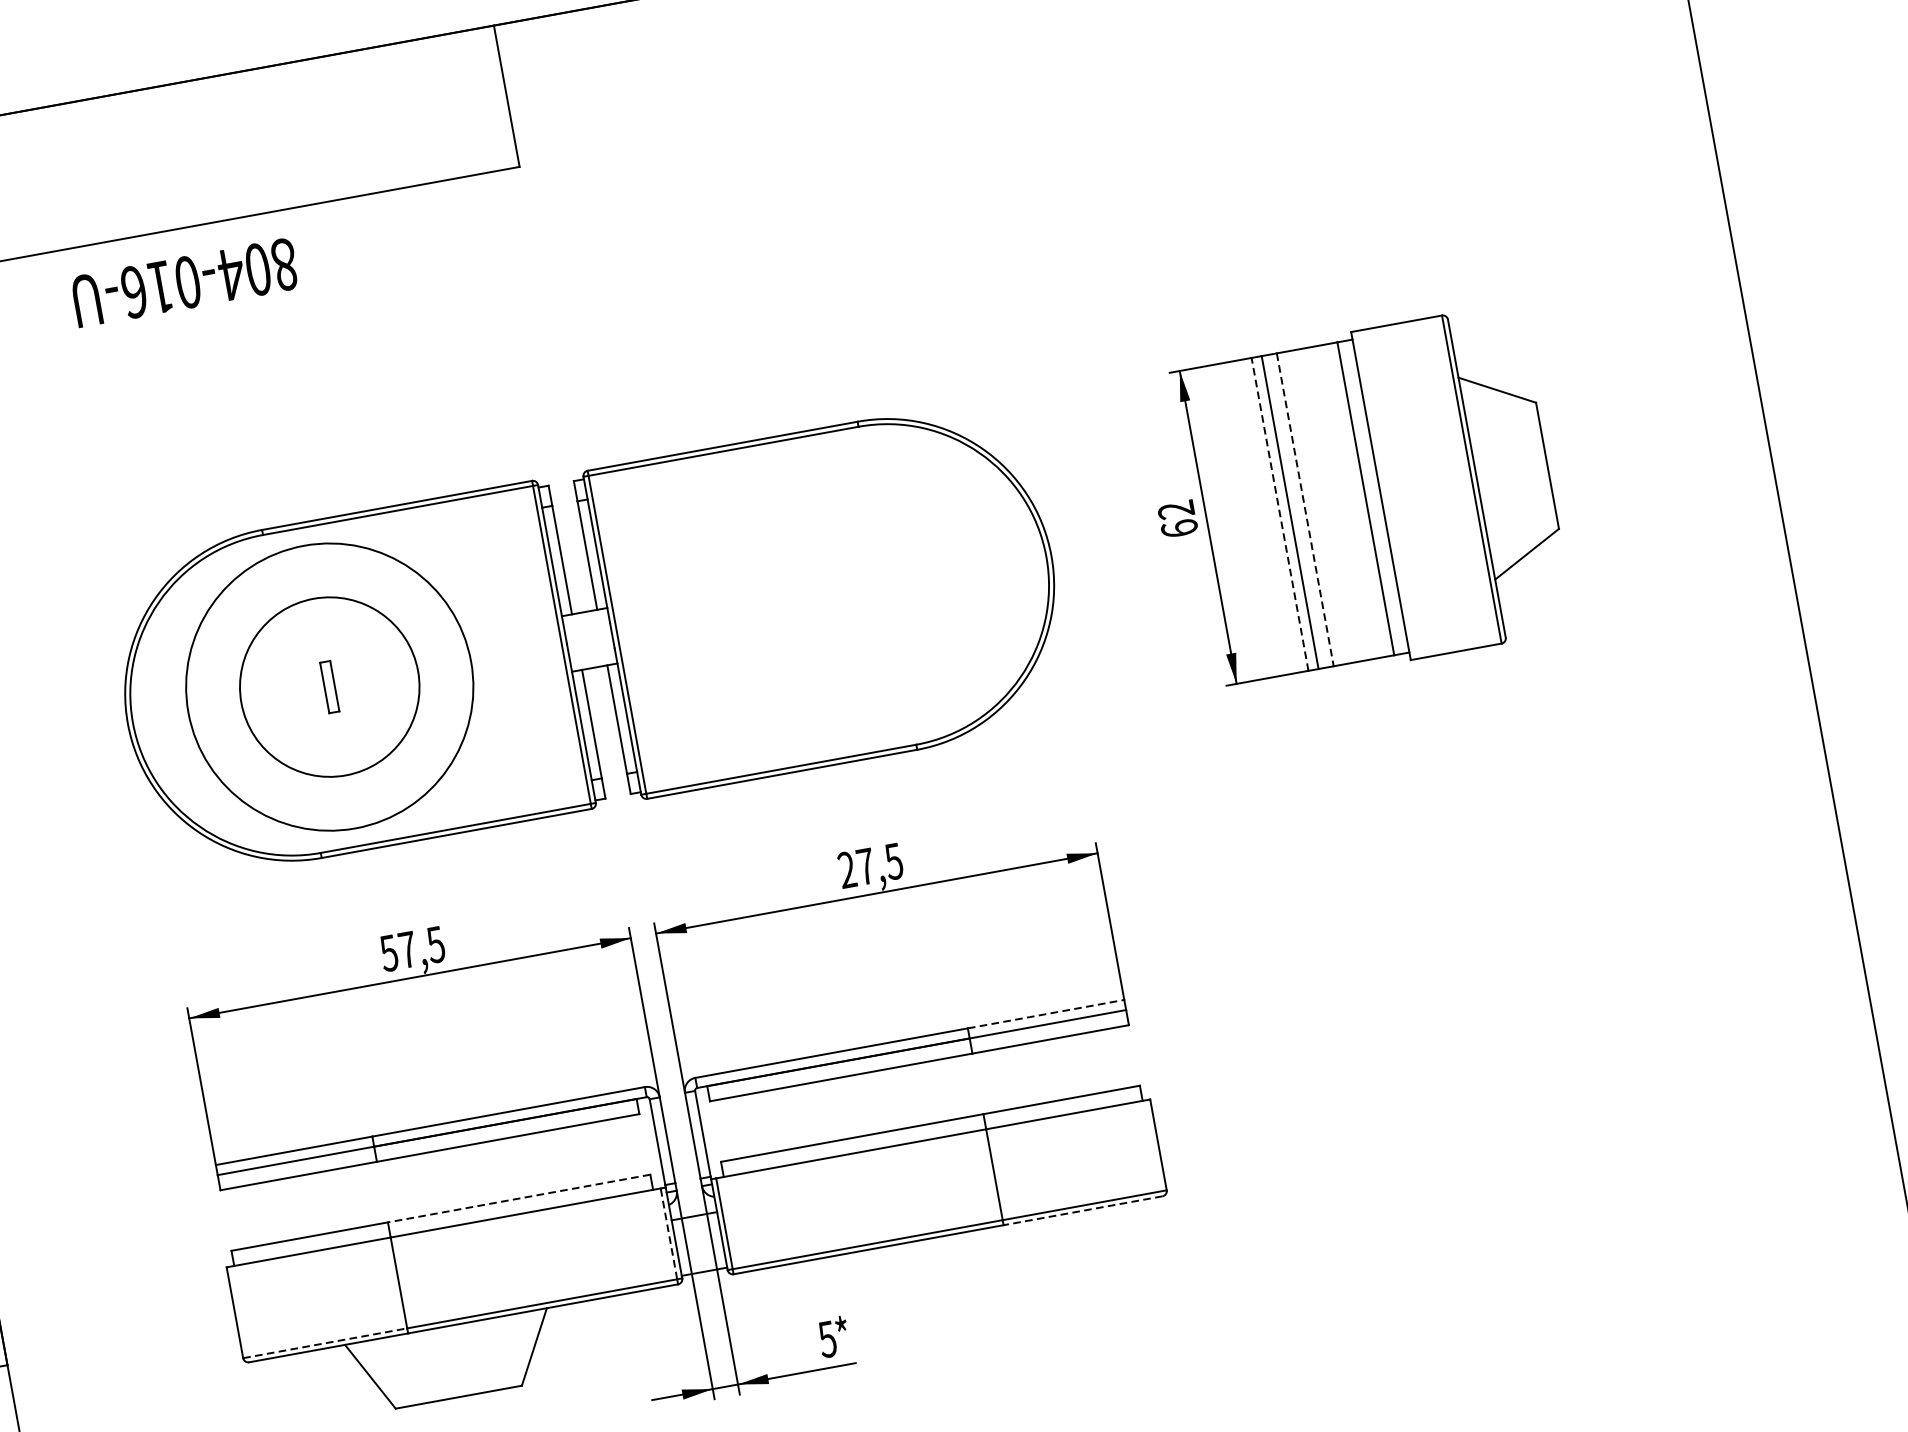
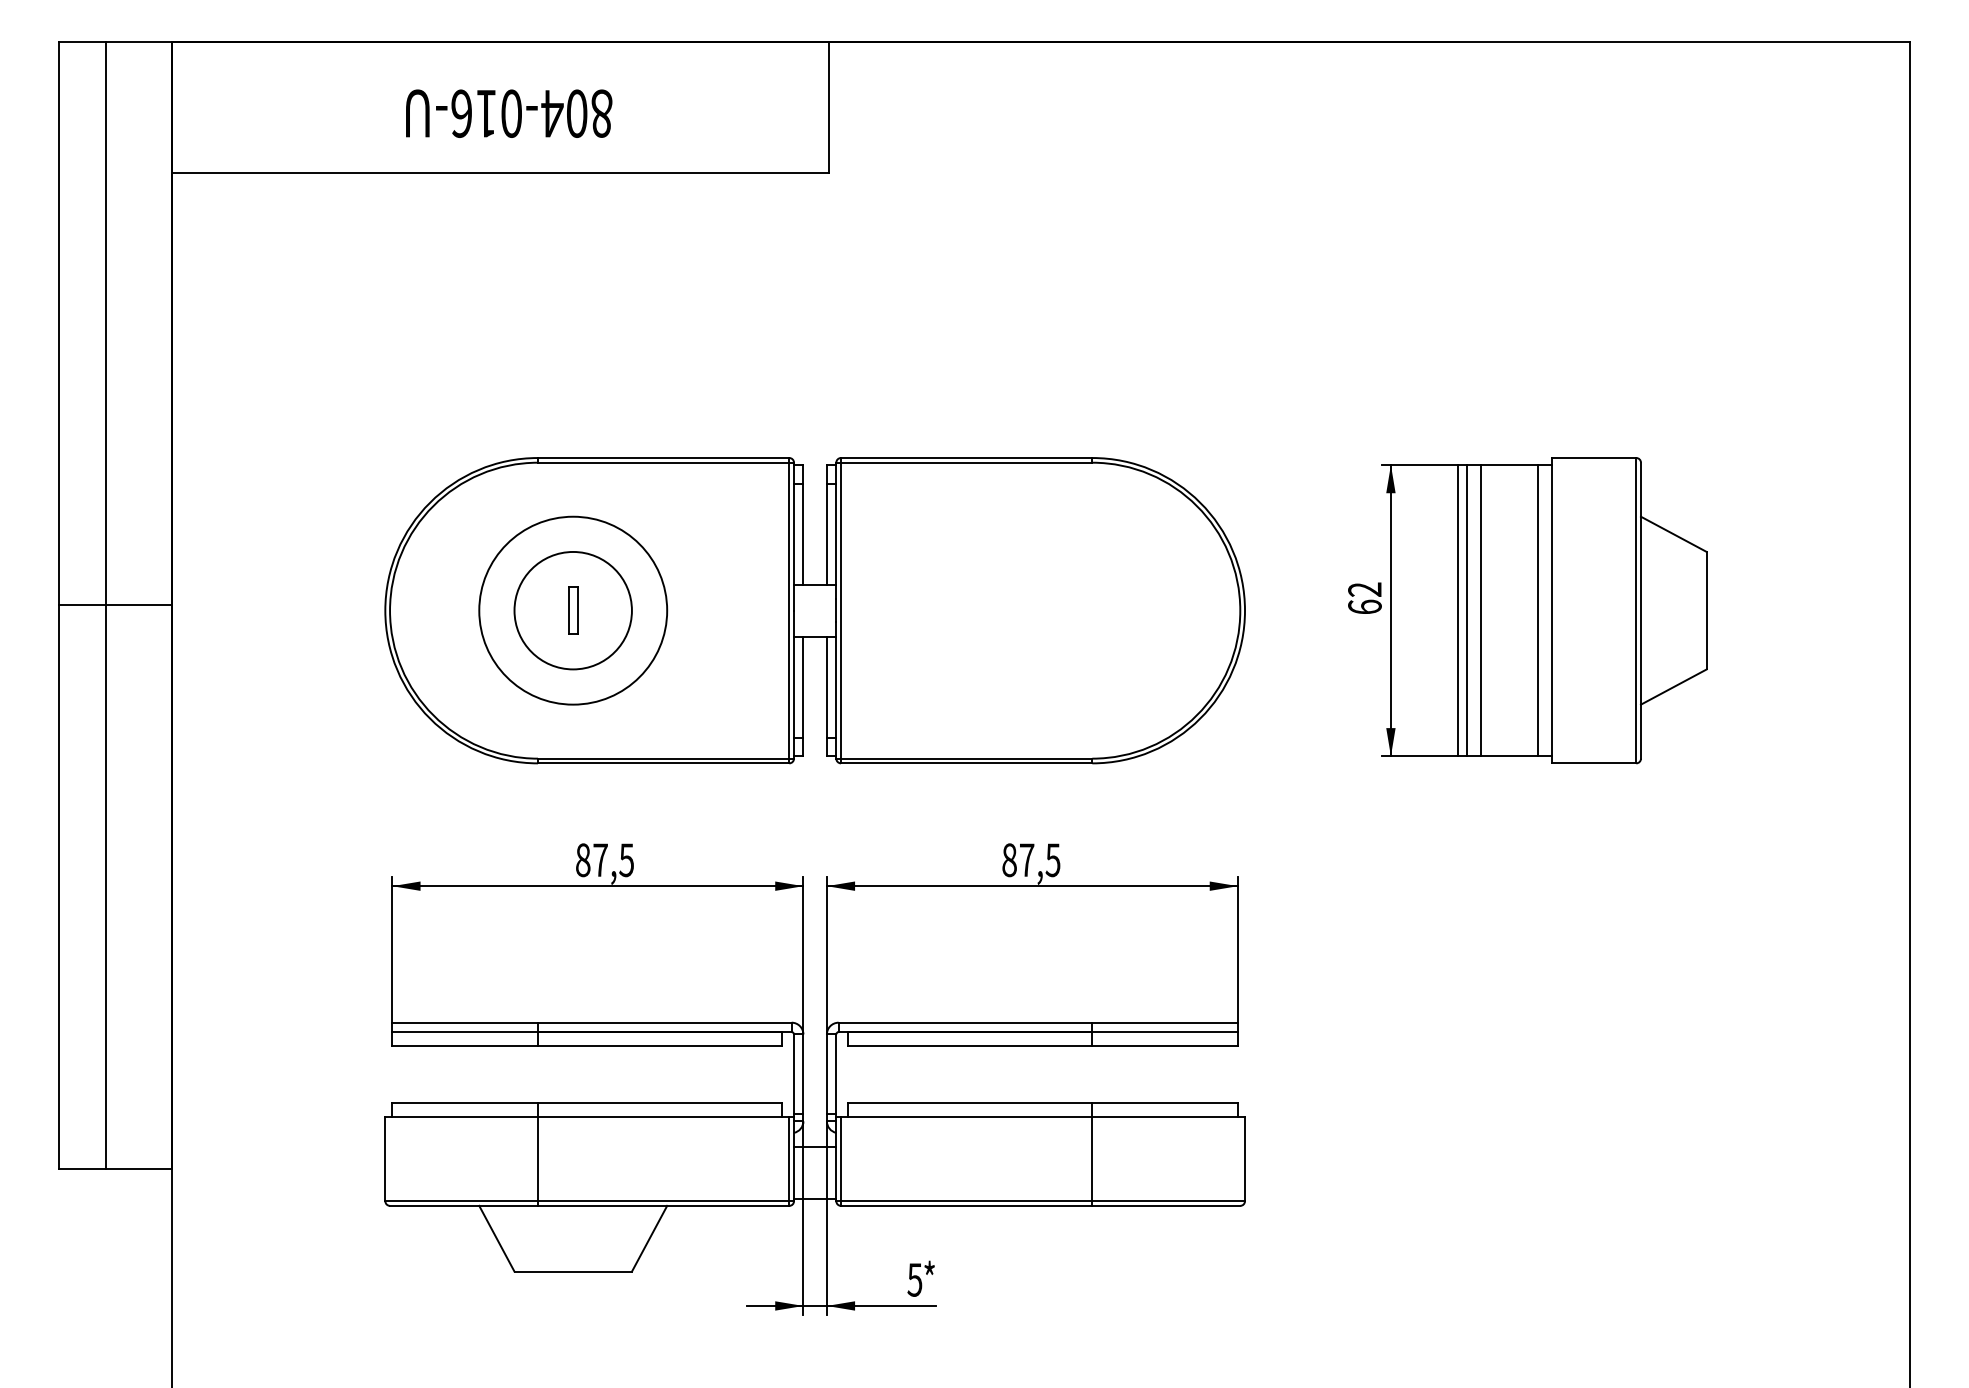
text: (185, 282) -> (509, 113), moved
line: (1305, 509) -> (1481, 610), dashed -> solid
line: (1279, 514) -> (1457, 610), dashed -> solid
circle: (330, 686) -> (573, 610), size x0.71
circle: (328, 687) -> (572, 610), size x0.71
text: (847, 870) -> (1009, 860), 27,5 -> 87,5
text: (388, 953) -> (582, 860), 57,5 -> 87,5
line: (1046, 1013) -> (1165, 1022), dashed -> solid
line: (518, 1198) -> (659, 1102), dashed -> solid
line: (1083, 1210) -> (1166, 1205), dashed -> solid
line: (669, 1233) -> (789, 1158), dashed -> solid
line: (326, 1343) -> (462, 1201), dashed -> solid

